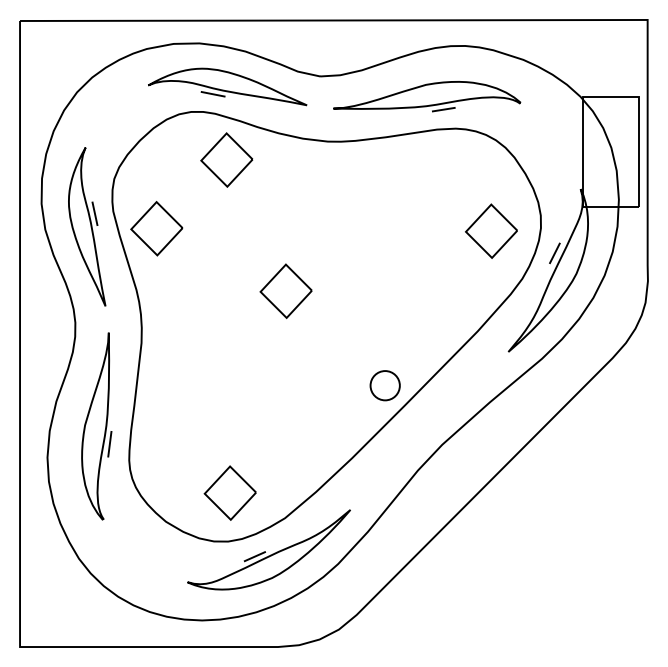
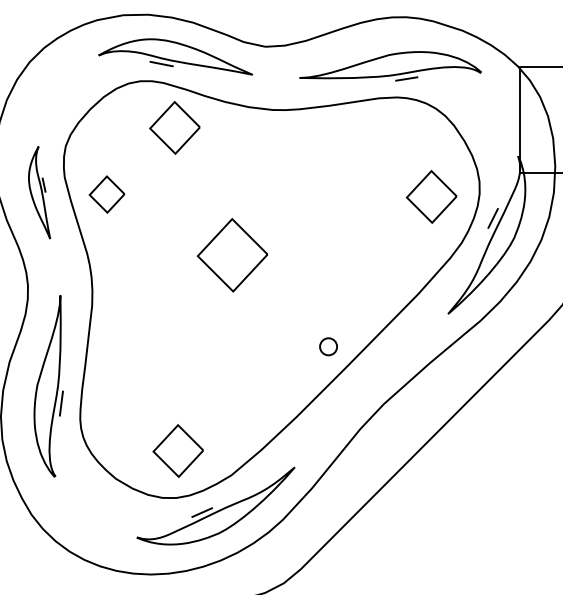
part: (427, 96) -> (390, 66), moved
part: (87, 226) -> (39, 192), size x0.6
part: (156, 228) -> (106, 194), size x0.7
part: (285, 290) -> (231, 254), size x1.4
circle: (384, 385) -> (327, 346), size x0.6

